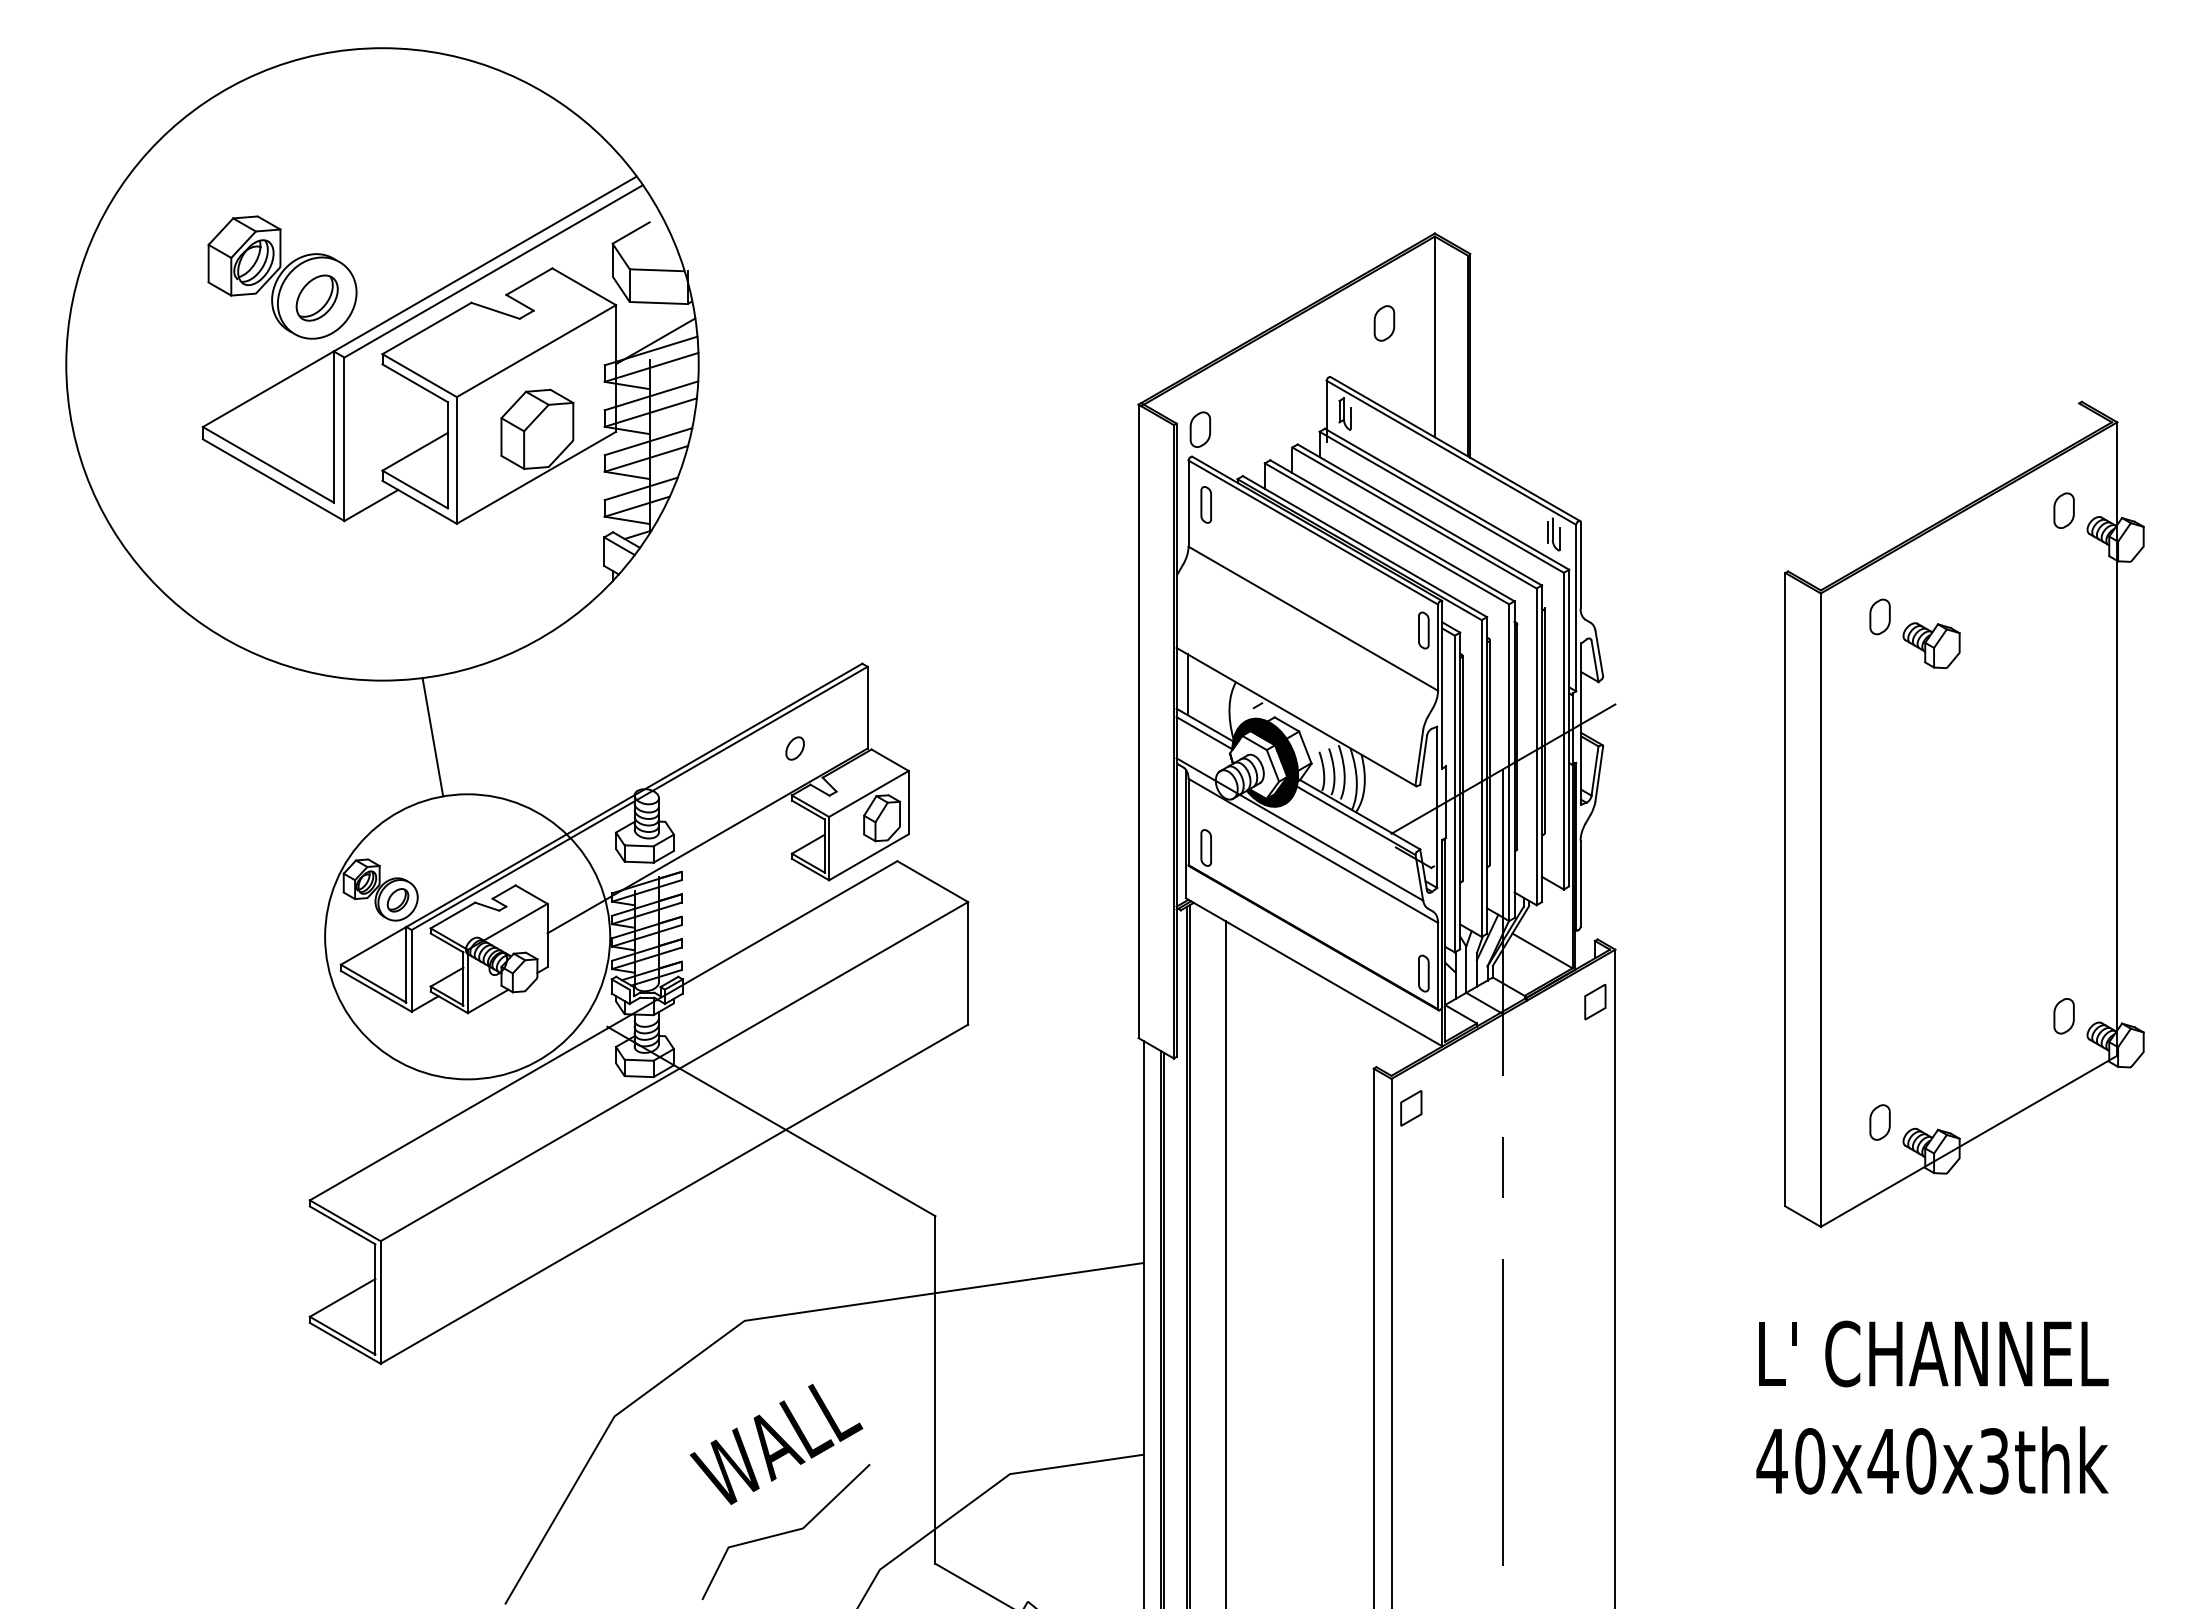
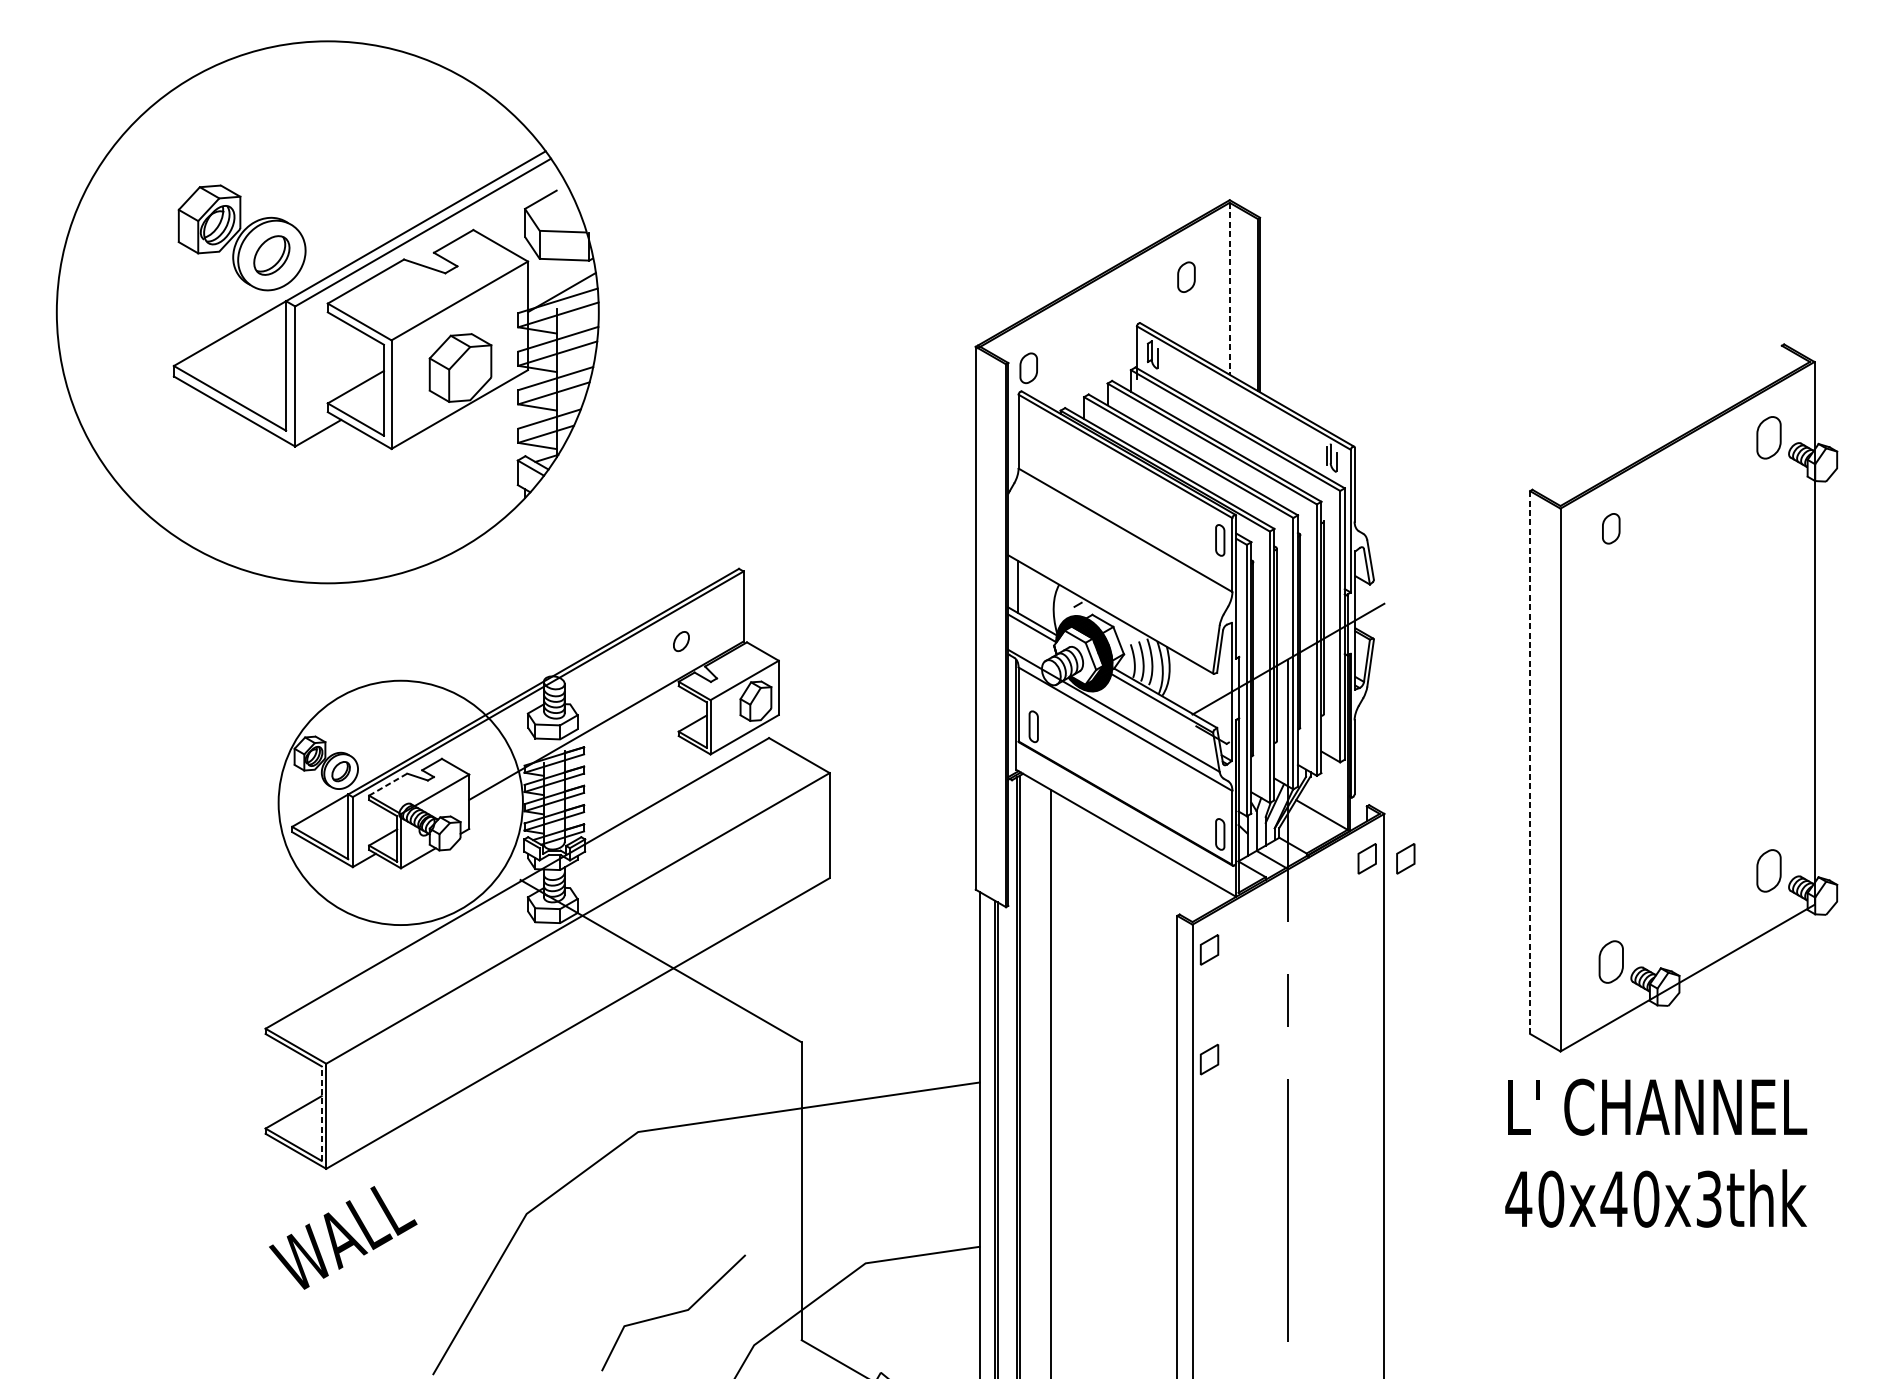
line: (1434, 337) -> (1229, 289), solid -> dashed
part: (1205, 504) -> (1033, 432), removed
part: (2063, 510) -> (1768, 437), size x1.4
part: (1931, 645) -> (1655, 553), removed
line: (432, 737) -> (370, 632), removed
line: (1785, 889) -> (1530, 762), solid -> dashed
line: (452, 915) -> (387, 784), solid -> dashed
part: (1640, 1002) -> (1405, 859), added
part: (2063, 1016) -> (1768, 871), size x1.4
part: (1879, 1122) -> (1610, 962), size x1.4
part: (1411, 1236) -> (1209, 1059), added
line: (375, 1298) -> (321, 1112), solid -> dashed
text: (1932, 1407) -> (1656, 1153), moved
text: (776, 1443) -> (343, 1237), moved

